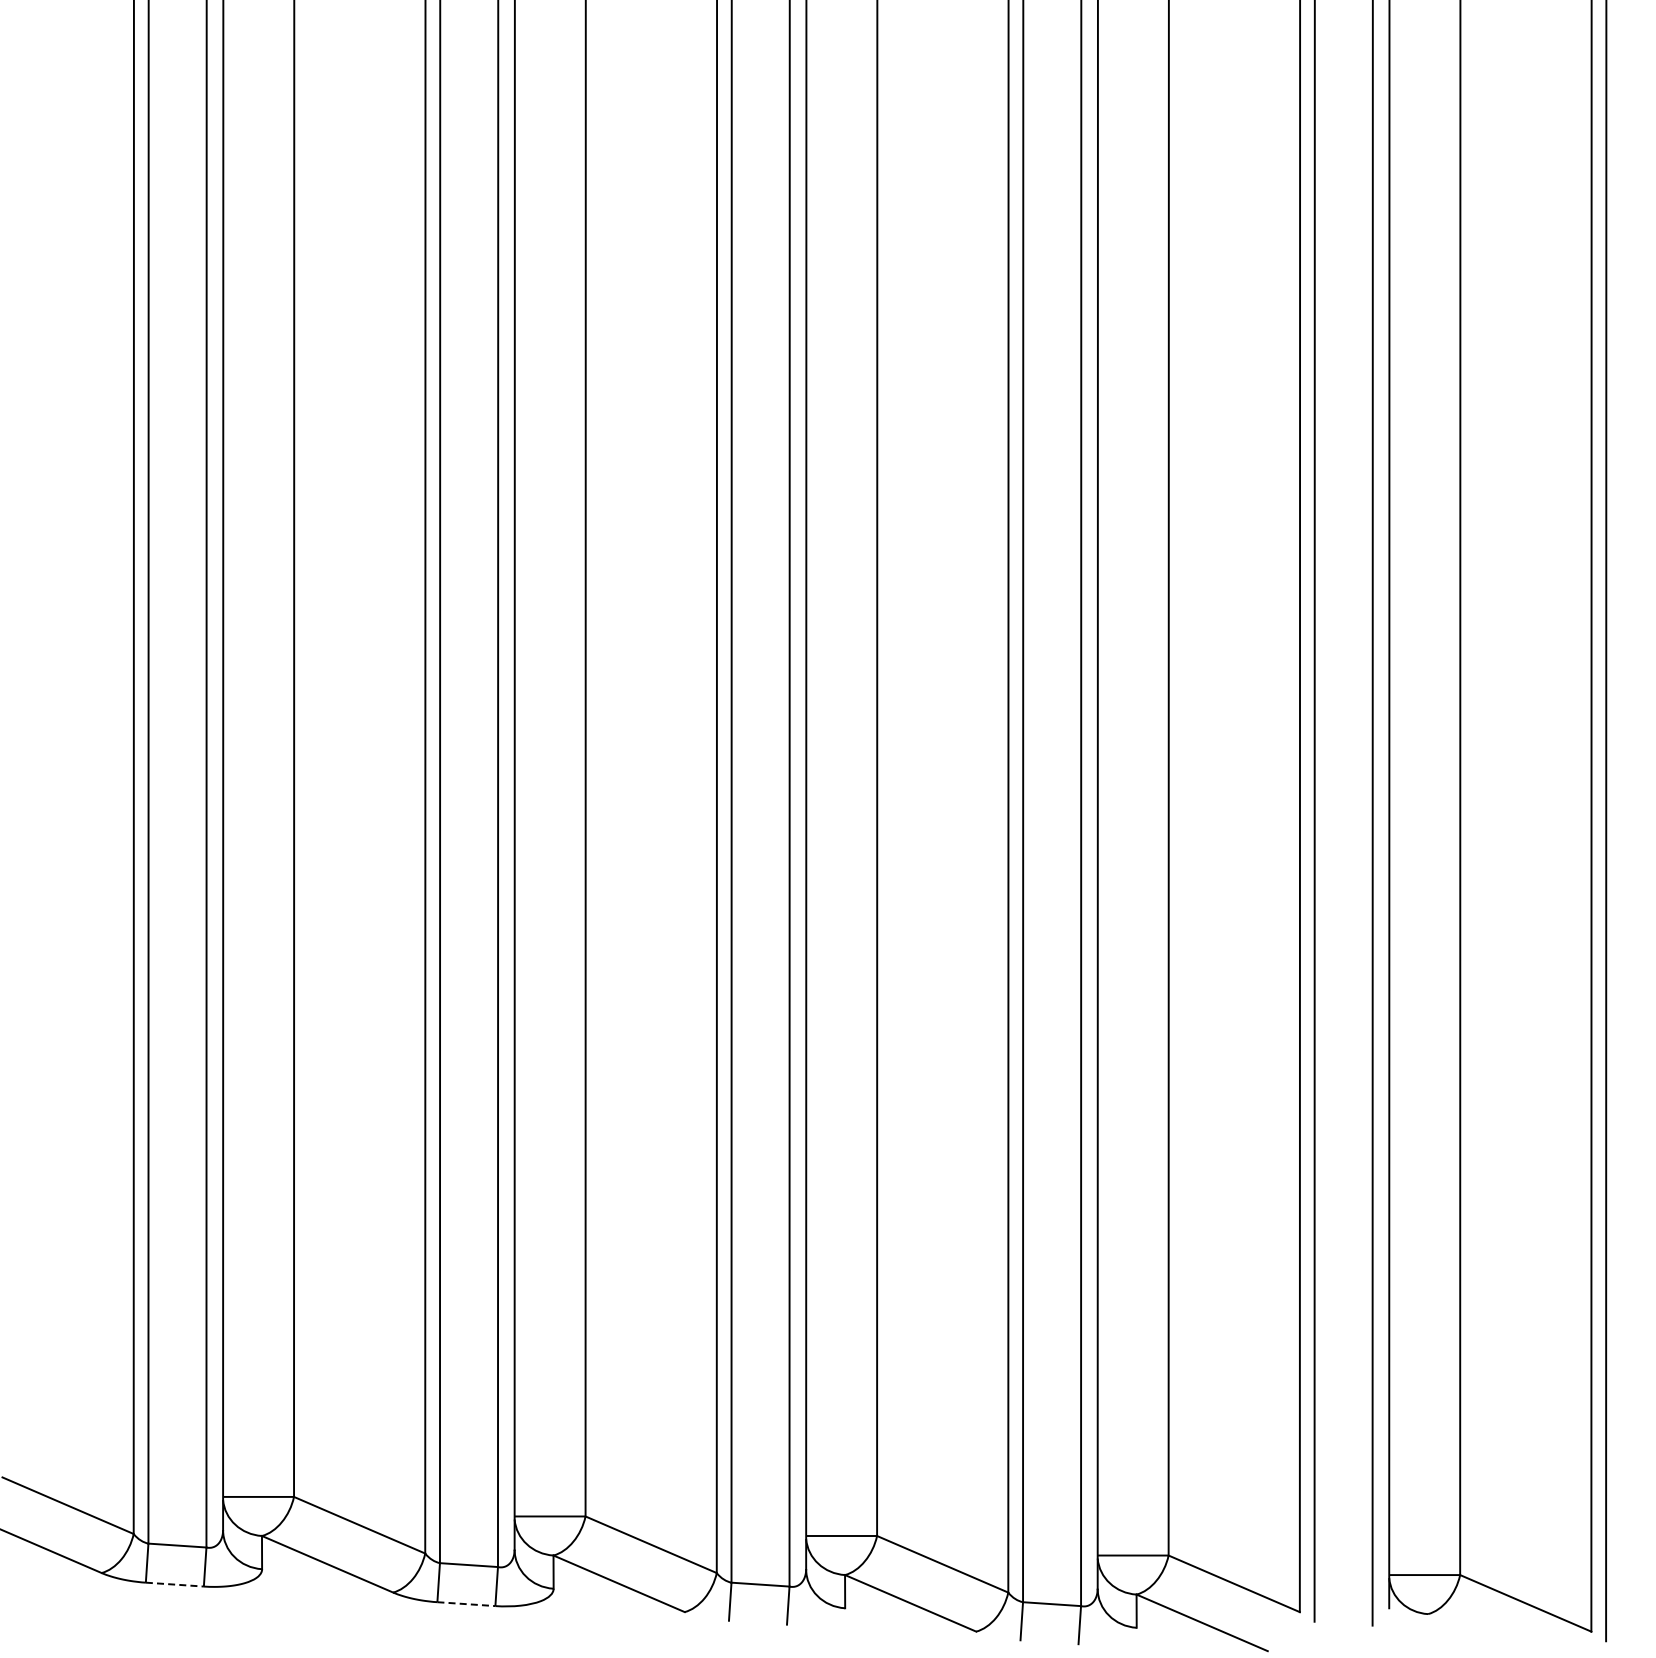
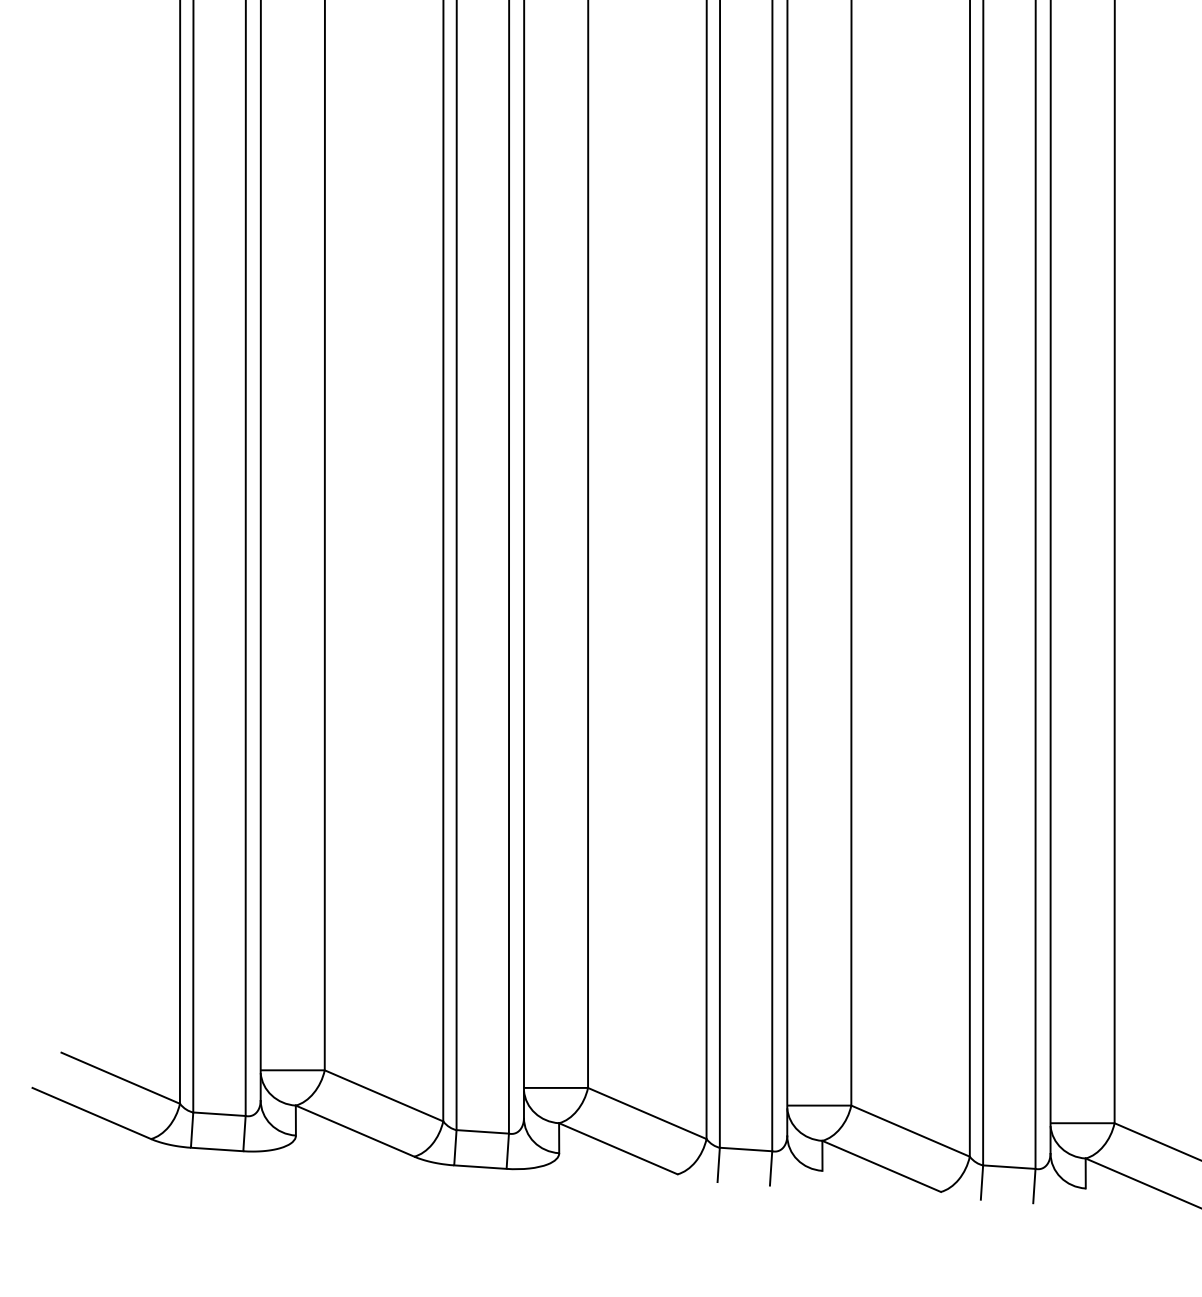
line: (175, 1584) -> (217, 1149), dashed -> solid
line: (466, 1604) -> (480, 1167), dashed -> solid

